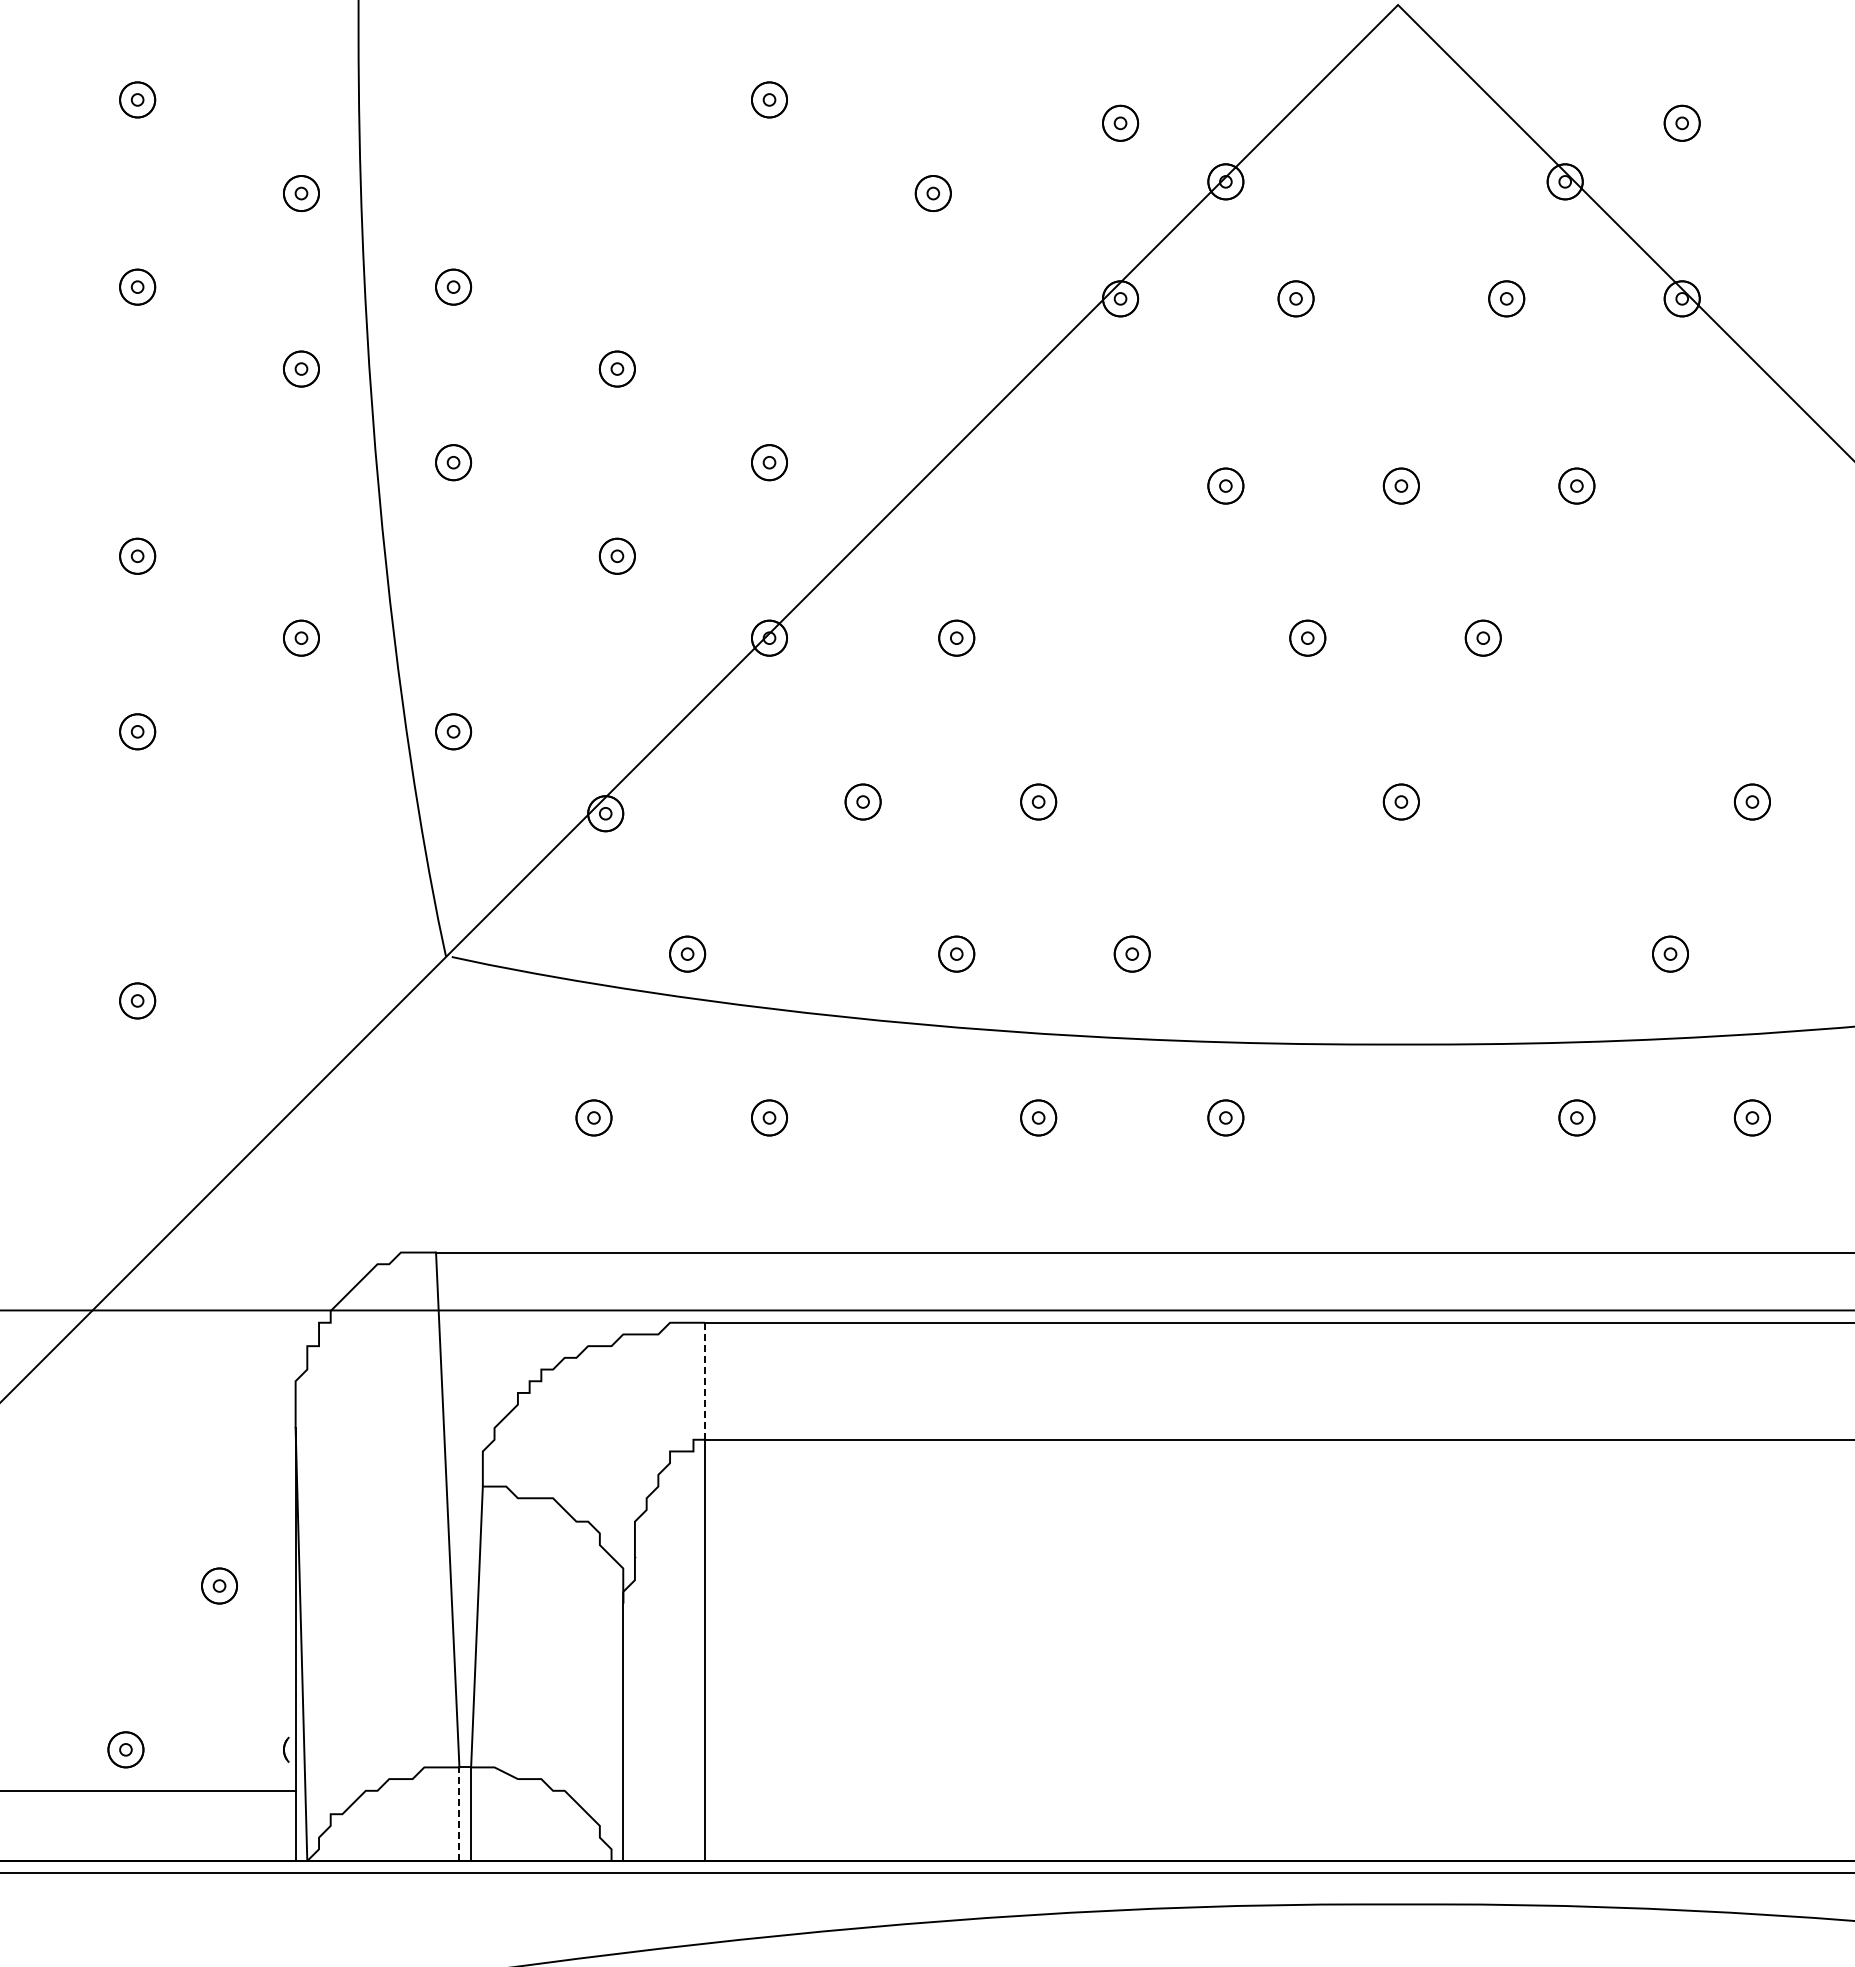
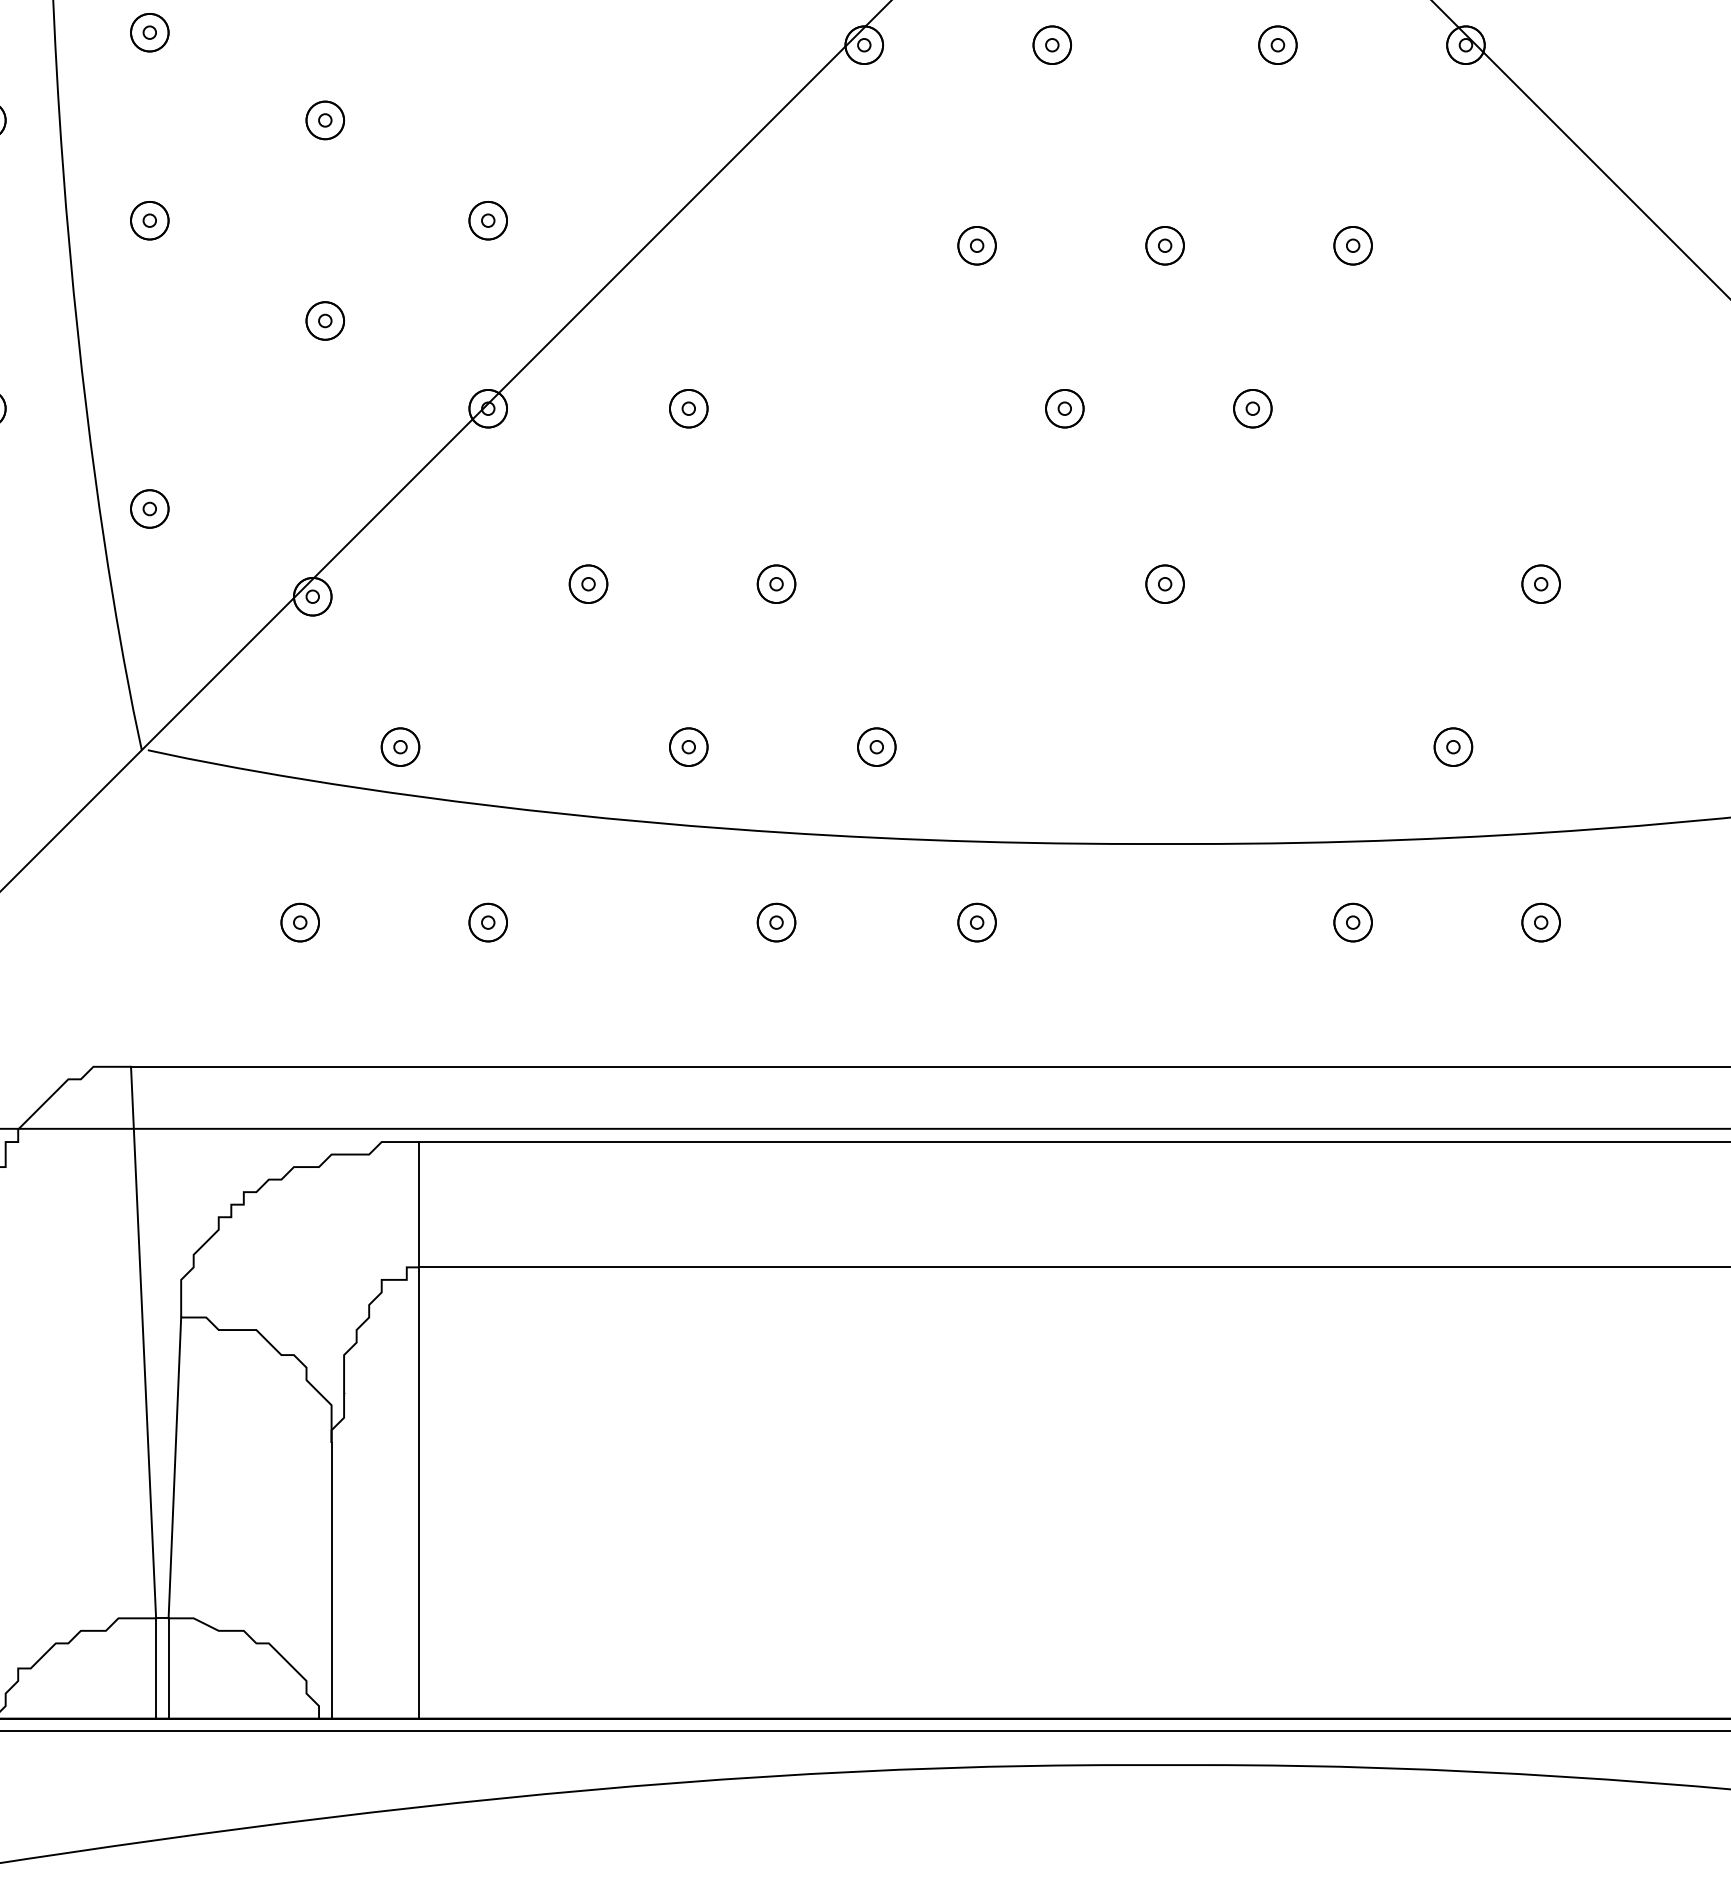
line: (705, 1381) -> (419, 1204), dashed -> solid
line: (459, 1814) -> (156, 1668), dashed -> solid

